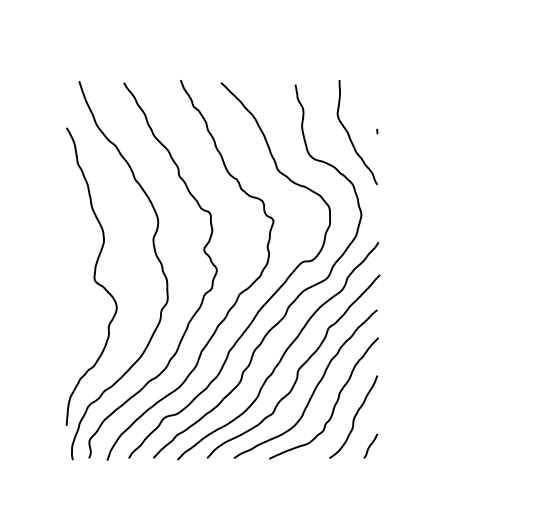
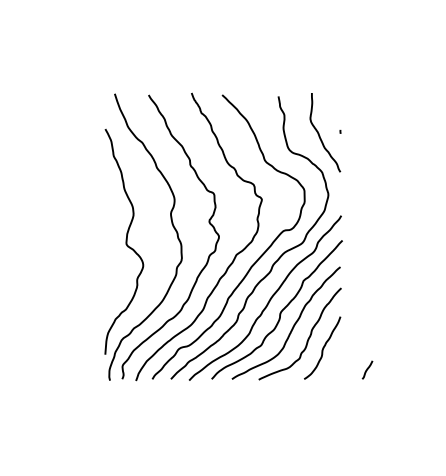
curve: (370, 445) -> (367, 369), moved

